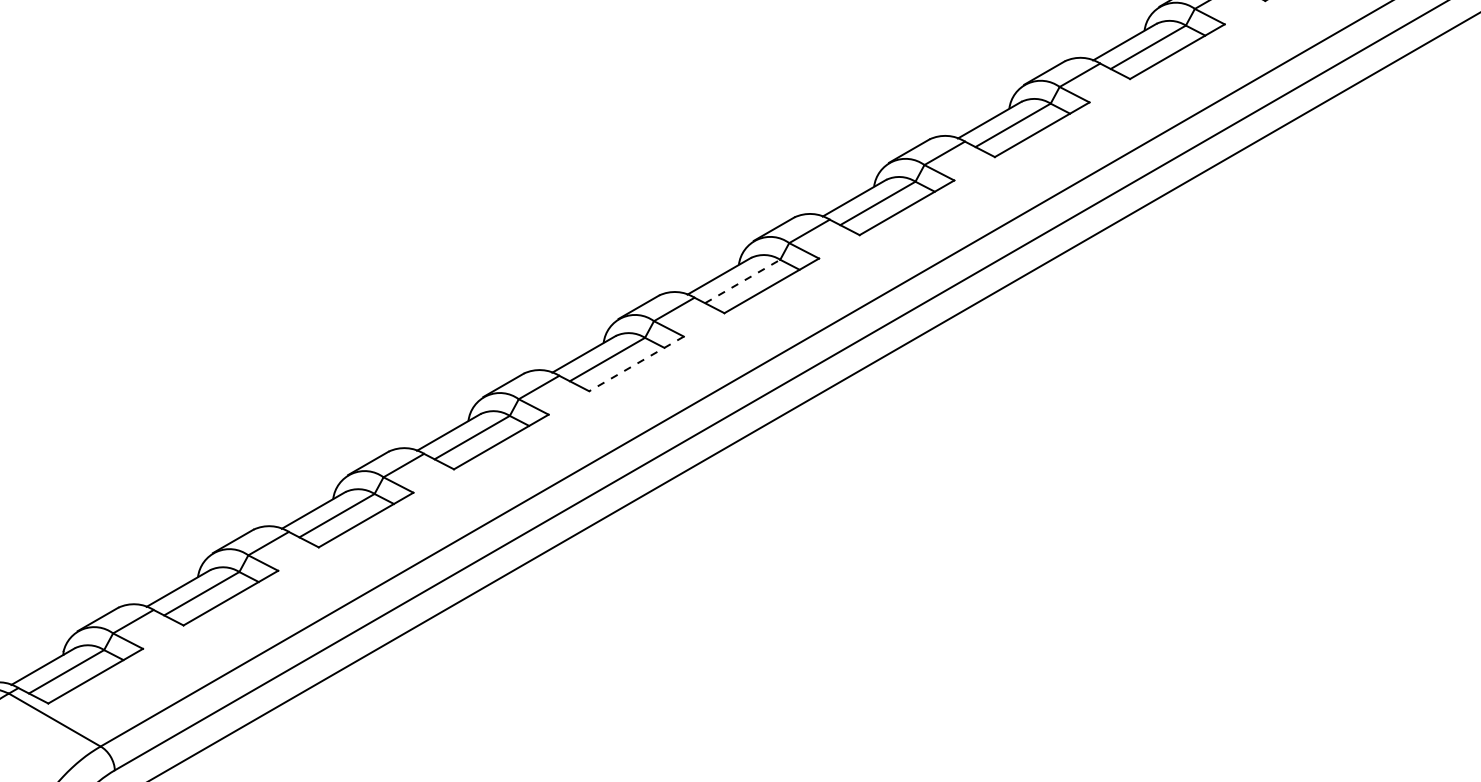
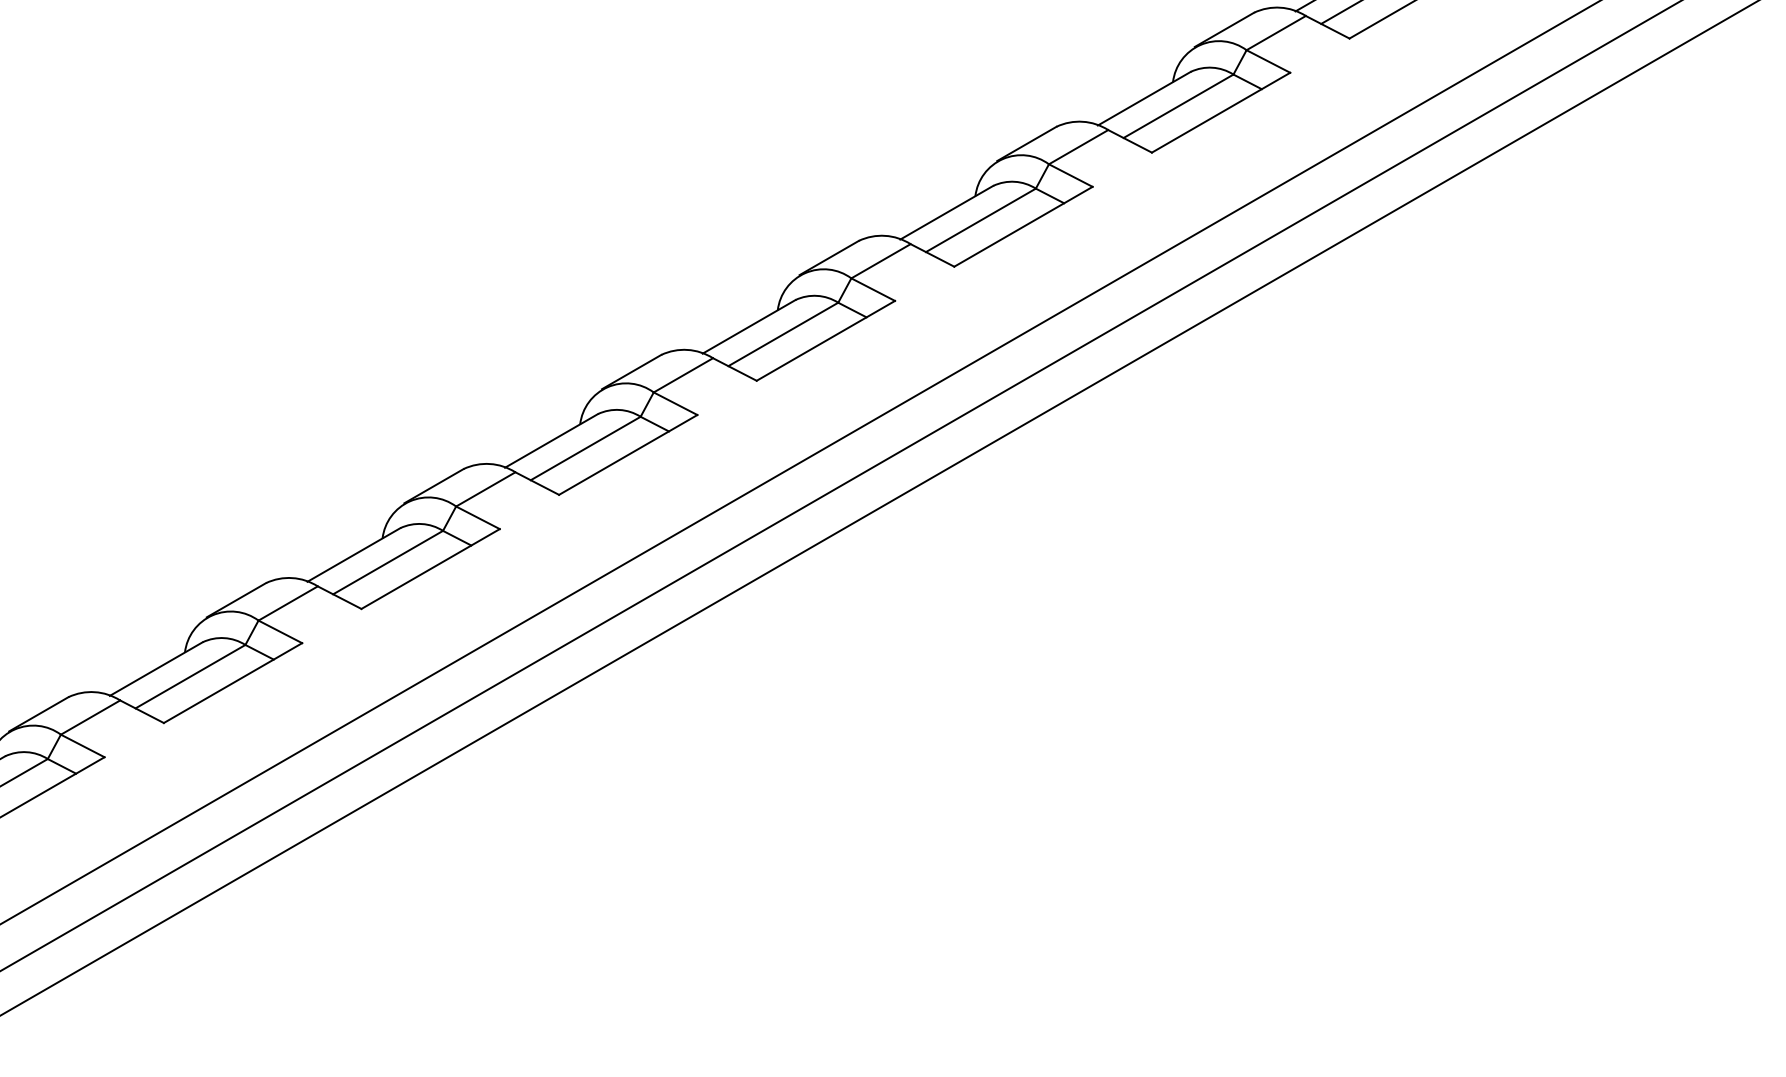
line: (743, 281) -> (784, 334), dashed -> solid
line: (636, 363) -> (628, 454), dashed -> solid

